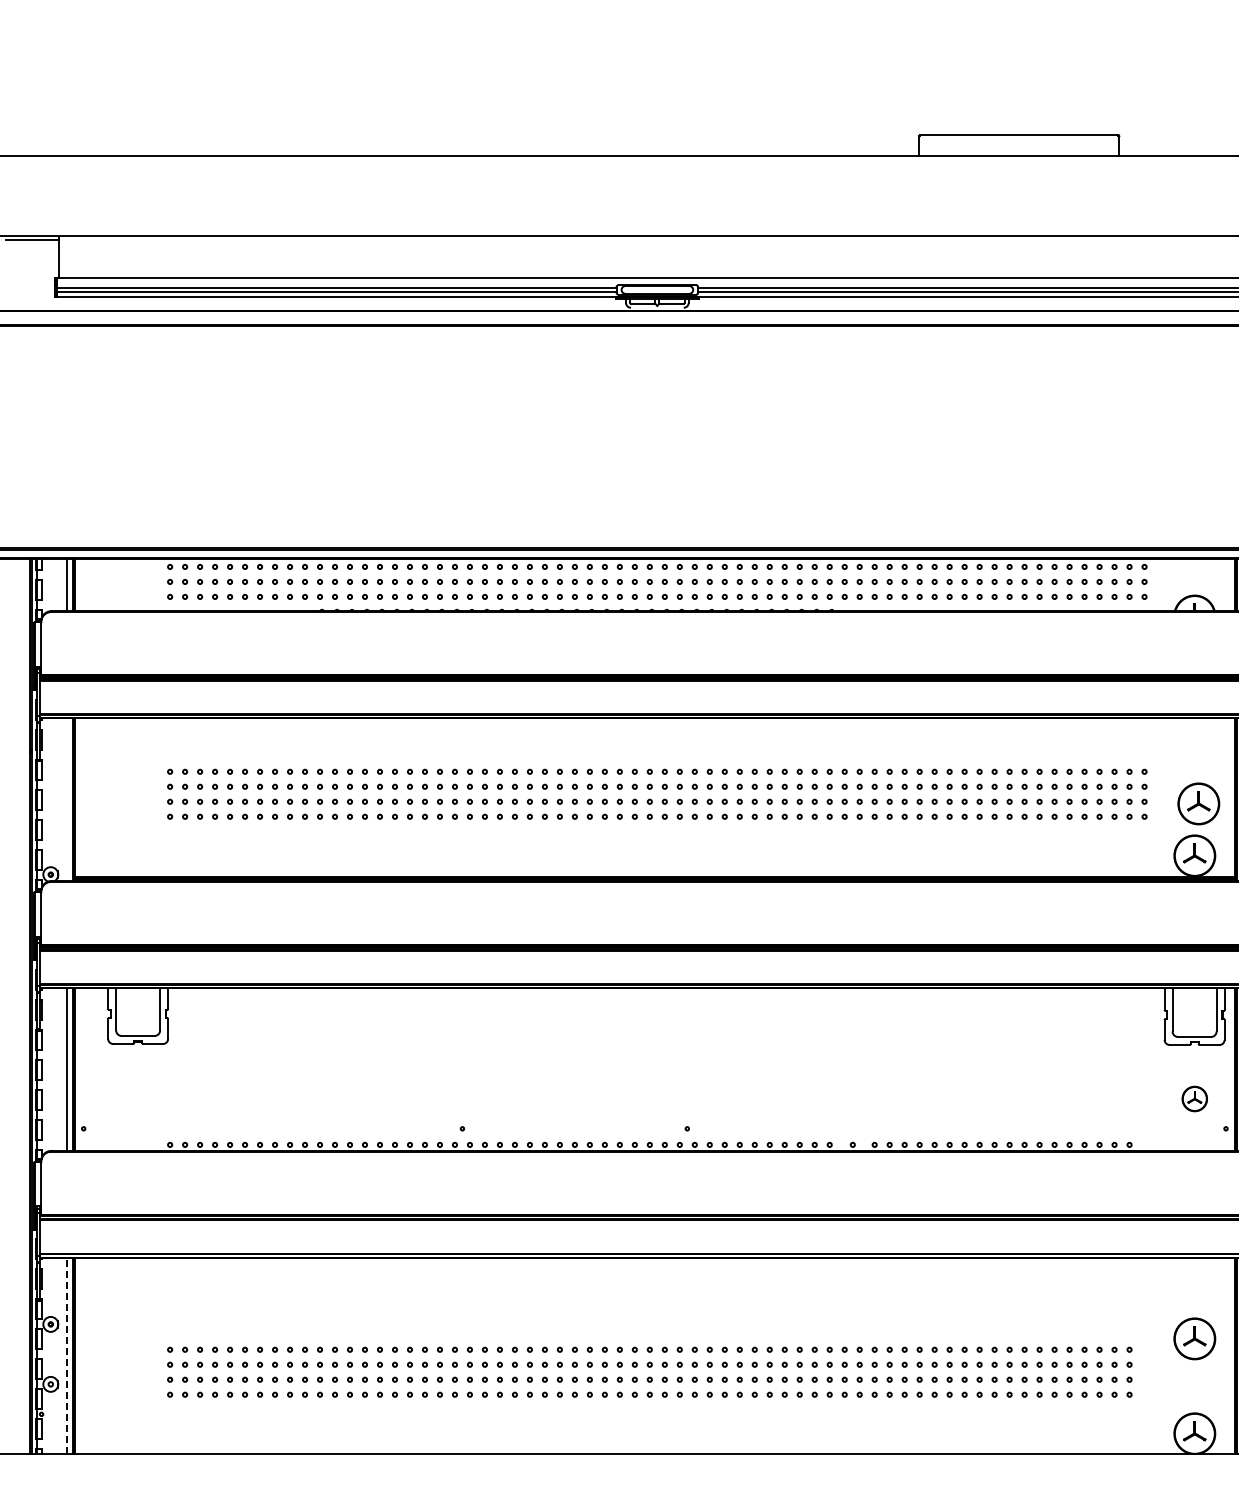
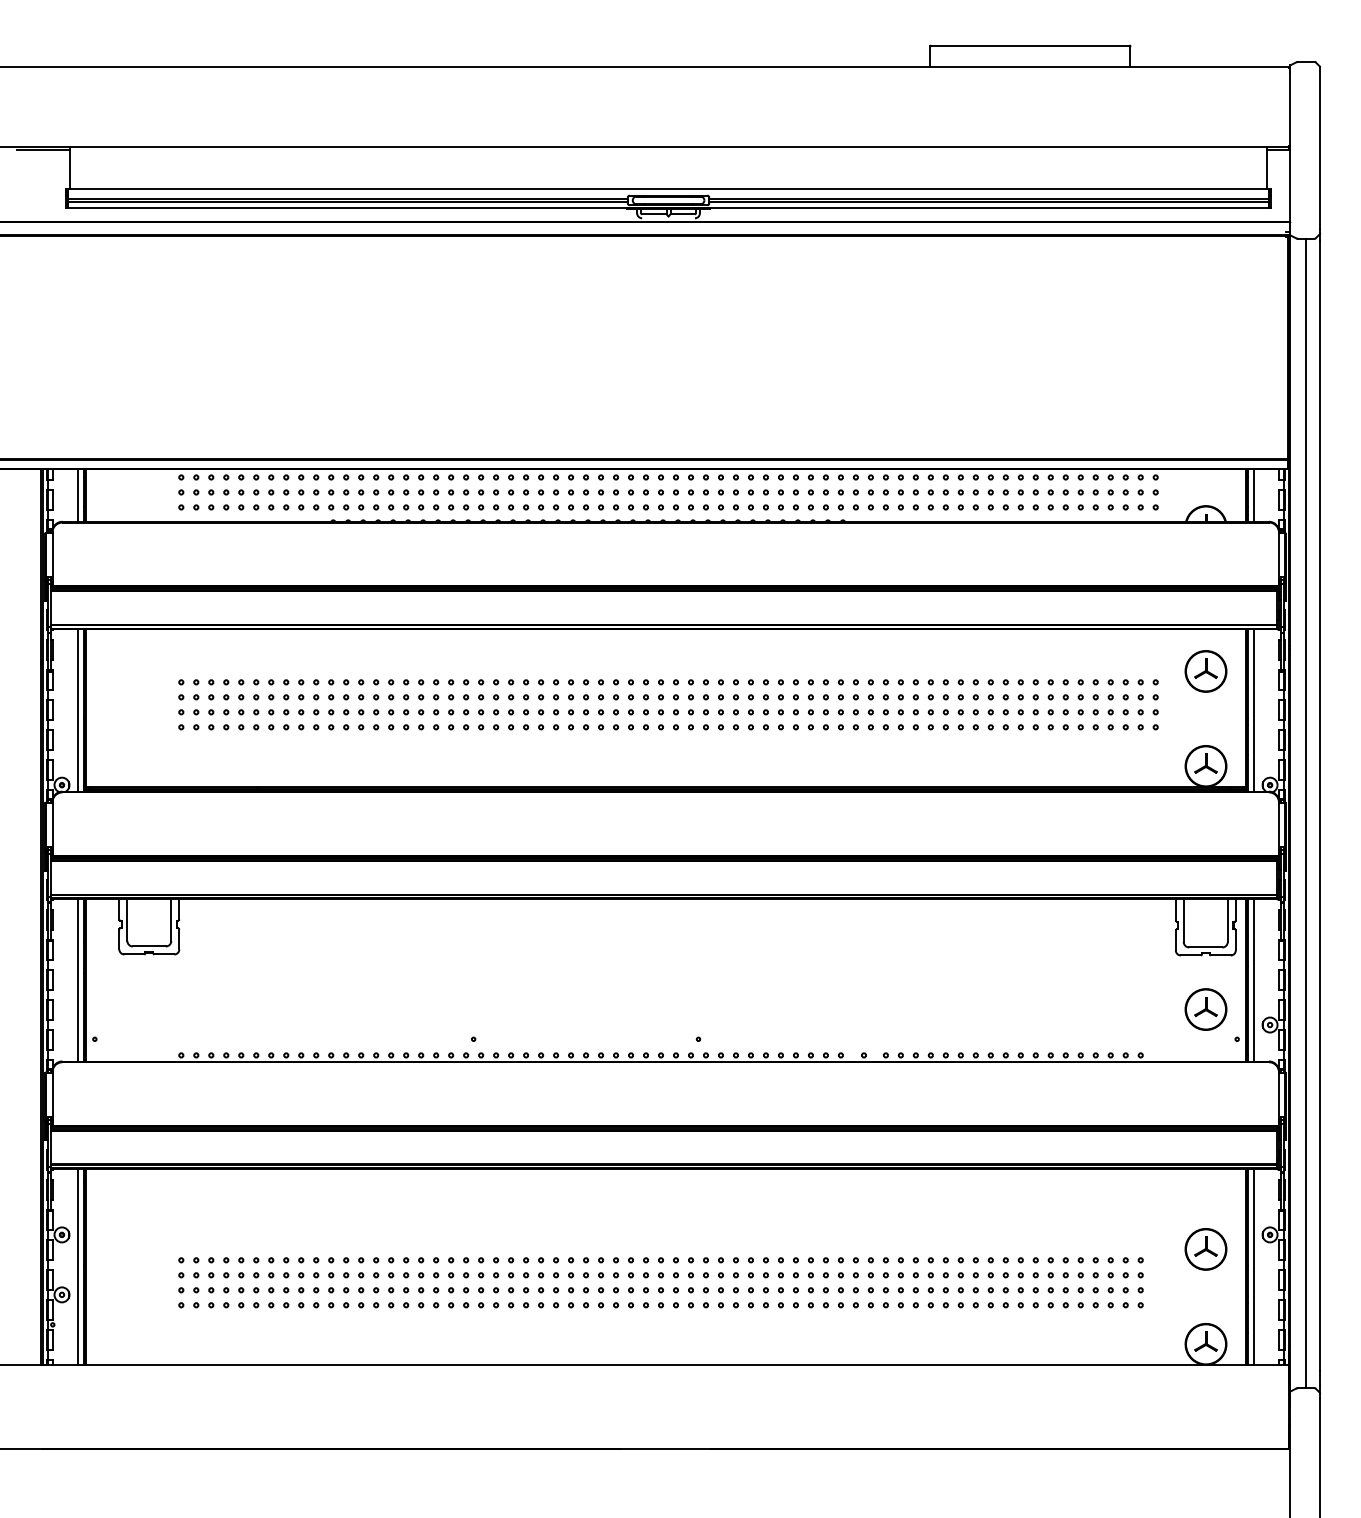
line: (67, 798) -> (78, 709), added
part: (1198, 803) -> (1205, 671), moved
part: (1194, 1098) -> (1205, 1009), size x1.67
line: (67, 1355) -> (78, 1266), dashed -> solid

